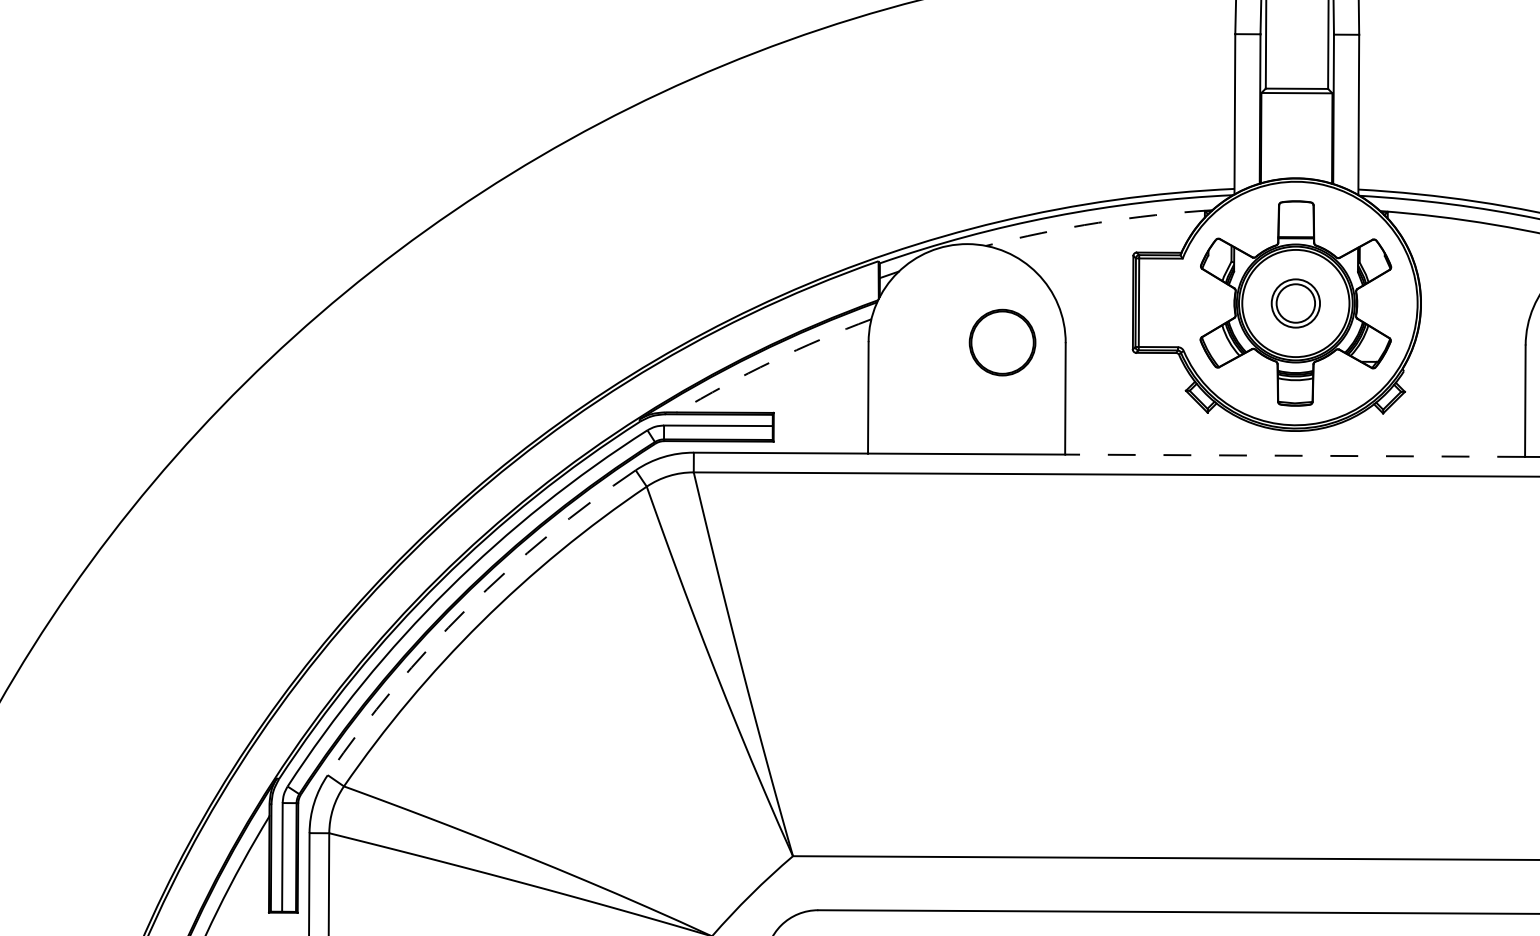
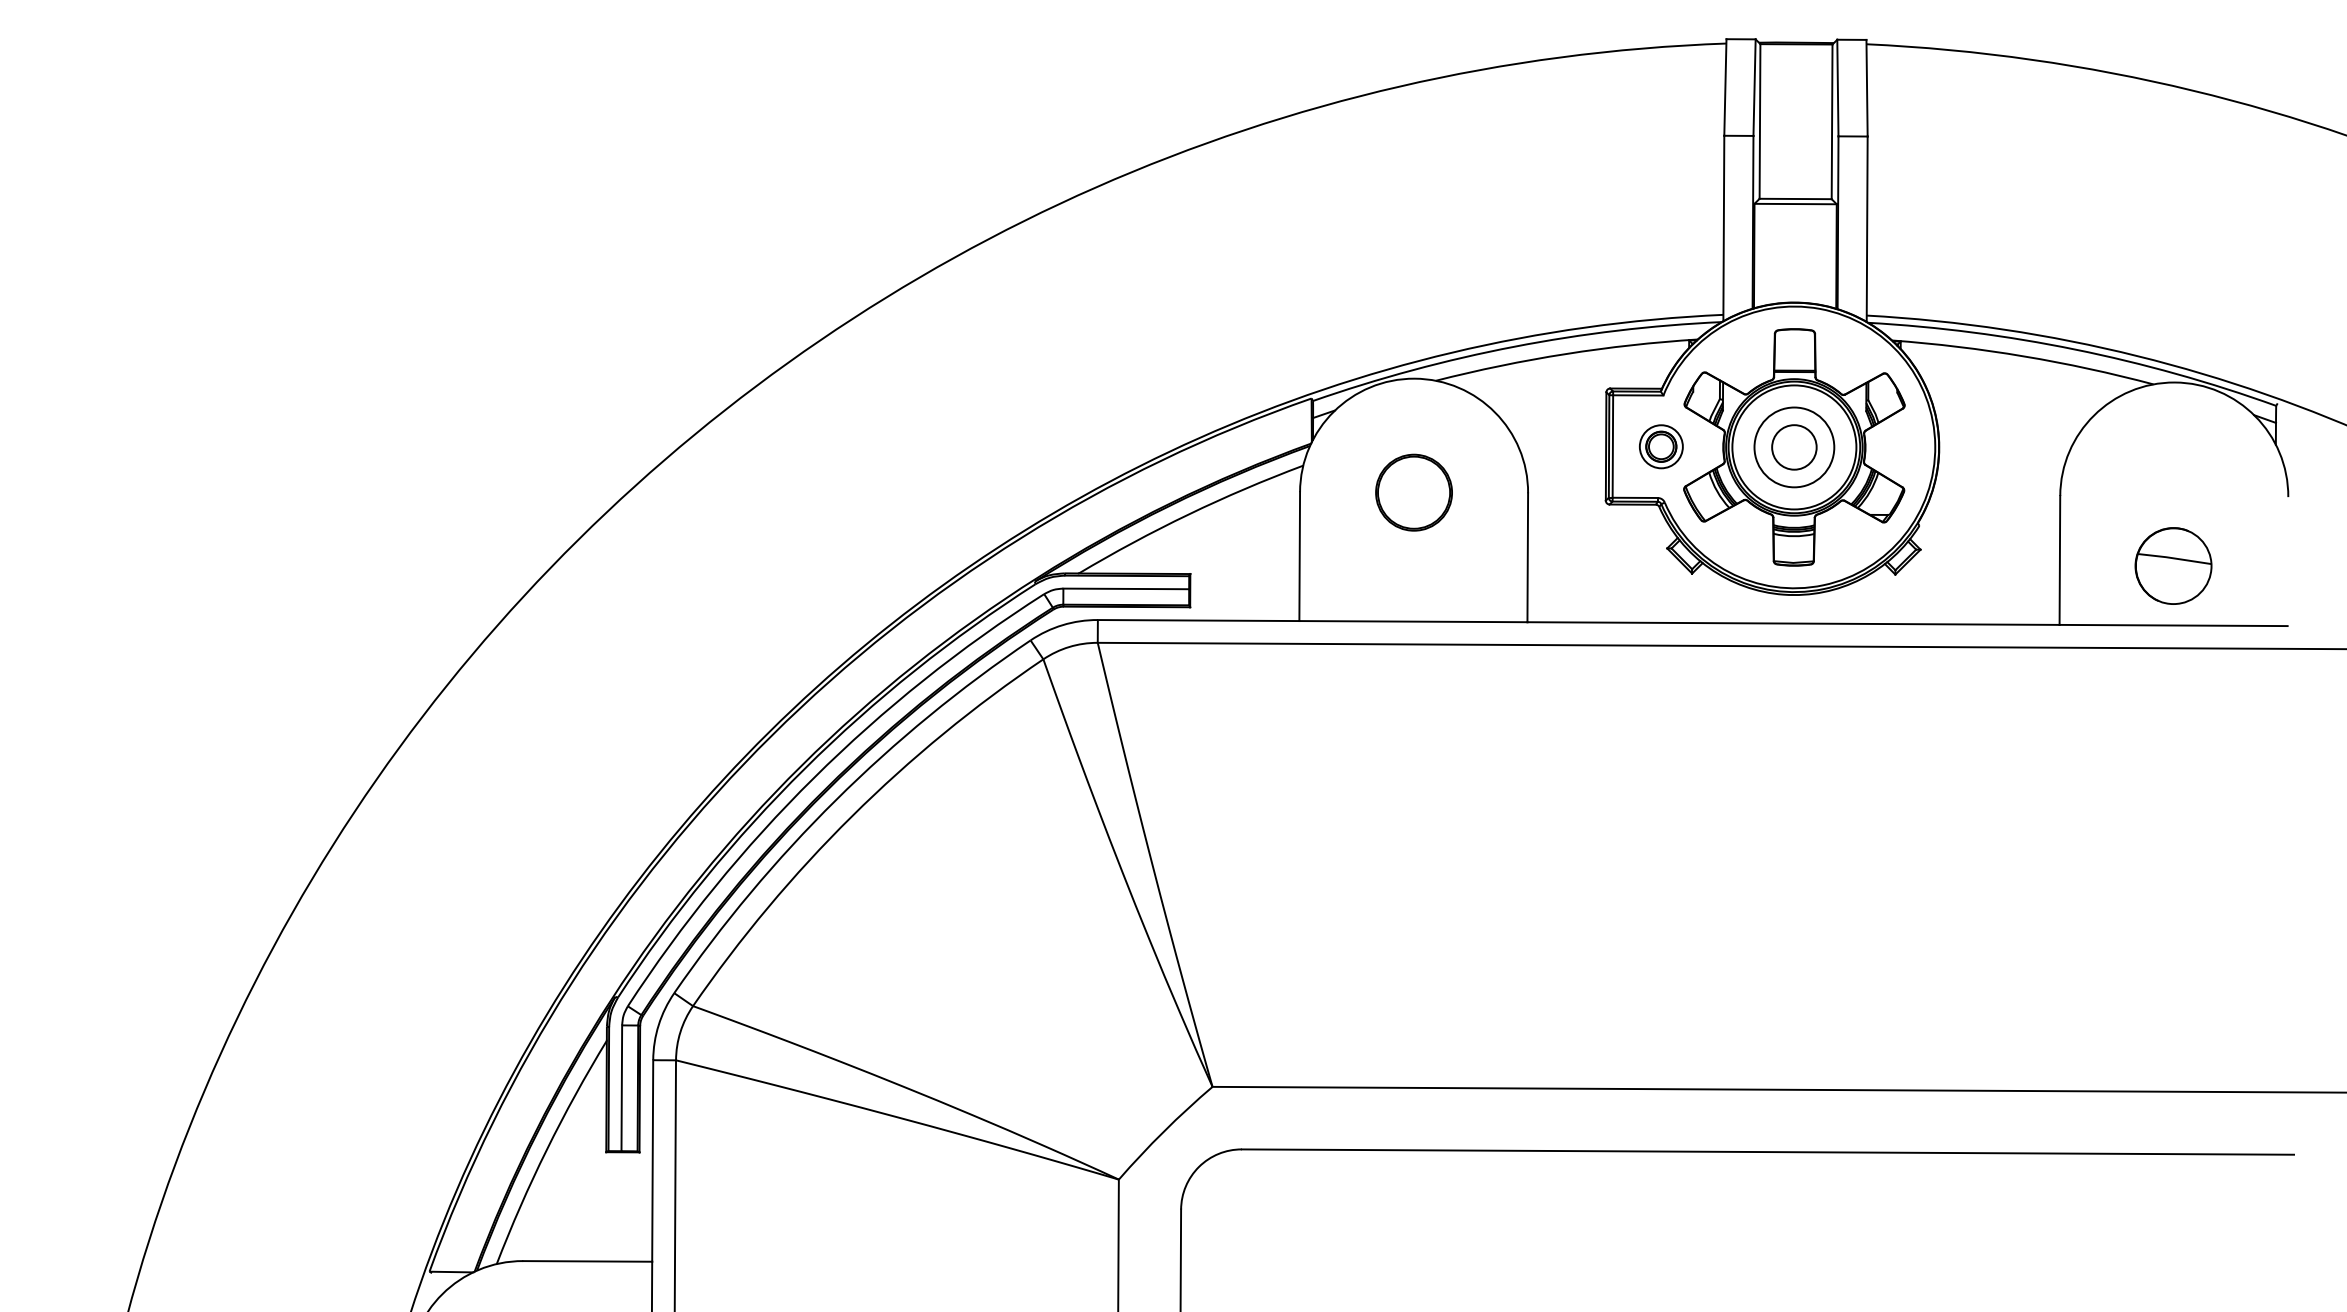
arc: (1098, 223) -> (1565, 354), dashed -> solid
part: (1181, 302) -> (1661, 446), added
circle: (1295, 303) -> (1794, 447), size x1.43
part: (1002, 342) -> (1413, 492), moved
arc: (772, 361) -> (1188, 514), dashed -> solid
line: (1295, 455) -> (1793, 623), dashed -> solid
arc: (467, 608) -> (835, 800), dashed -> solid

